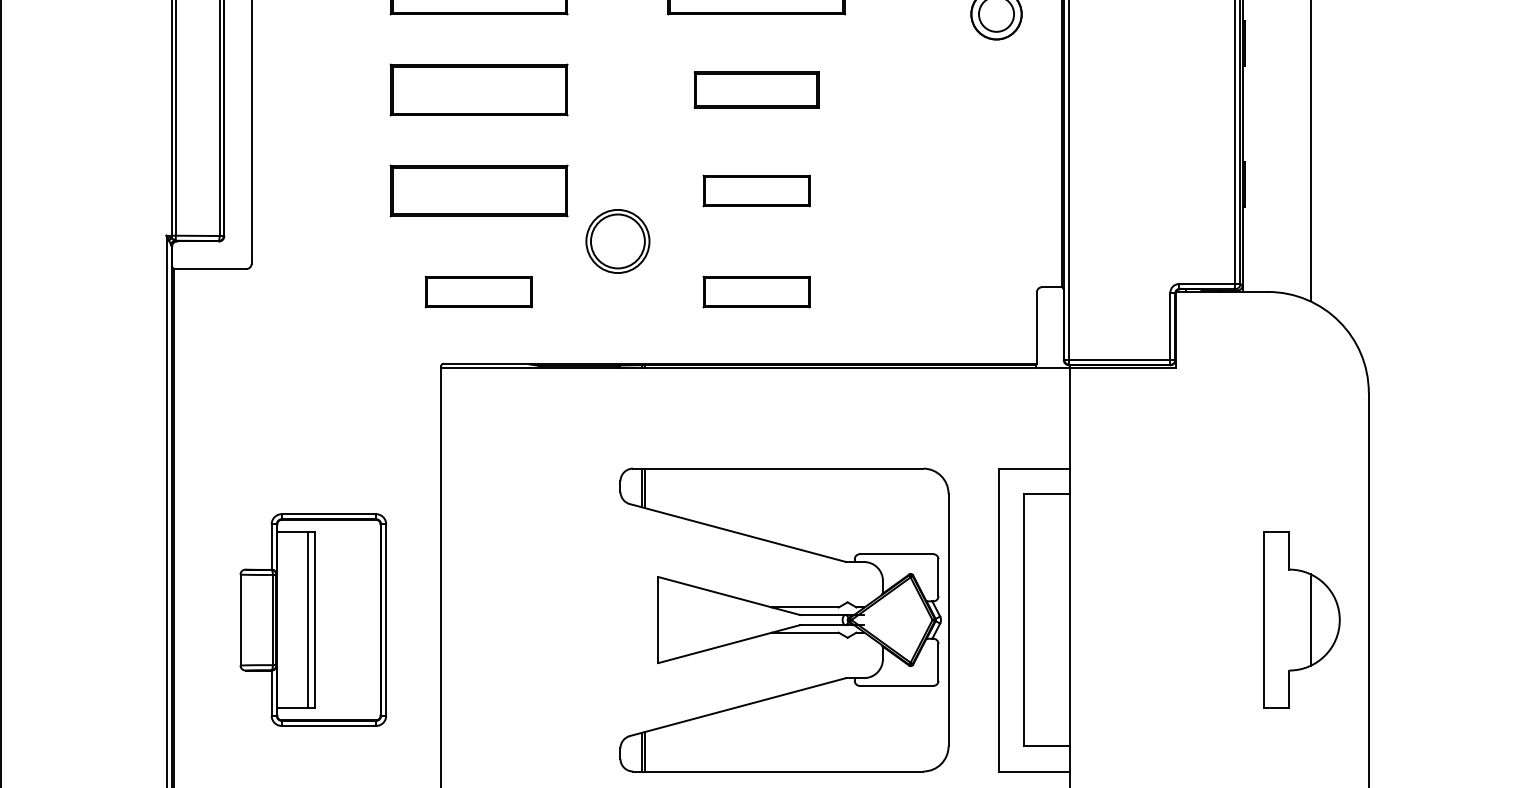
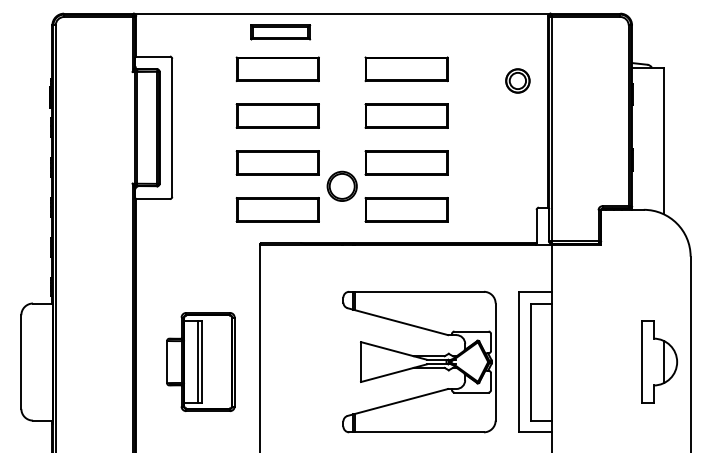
part: (756, 88) -> (406, 115), size x1.43
part: (756, 189) -> (406, 162), size x1.67
part: (478, 291) -> (277, 209), size x1.67
part: (756, 291) -> (406, 209), size x1.67

